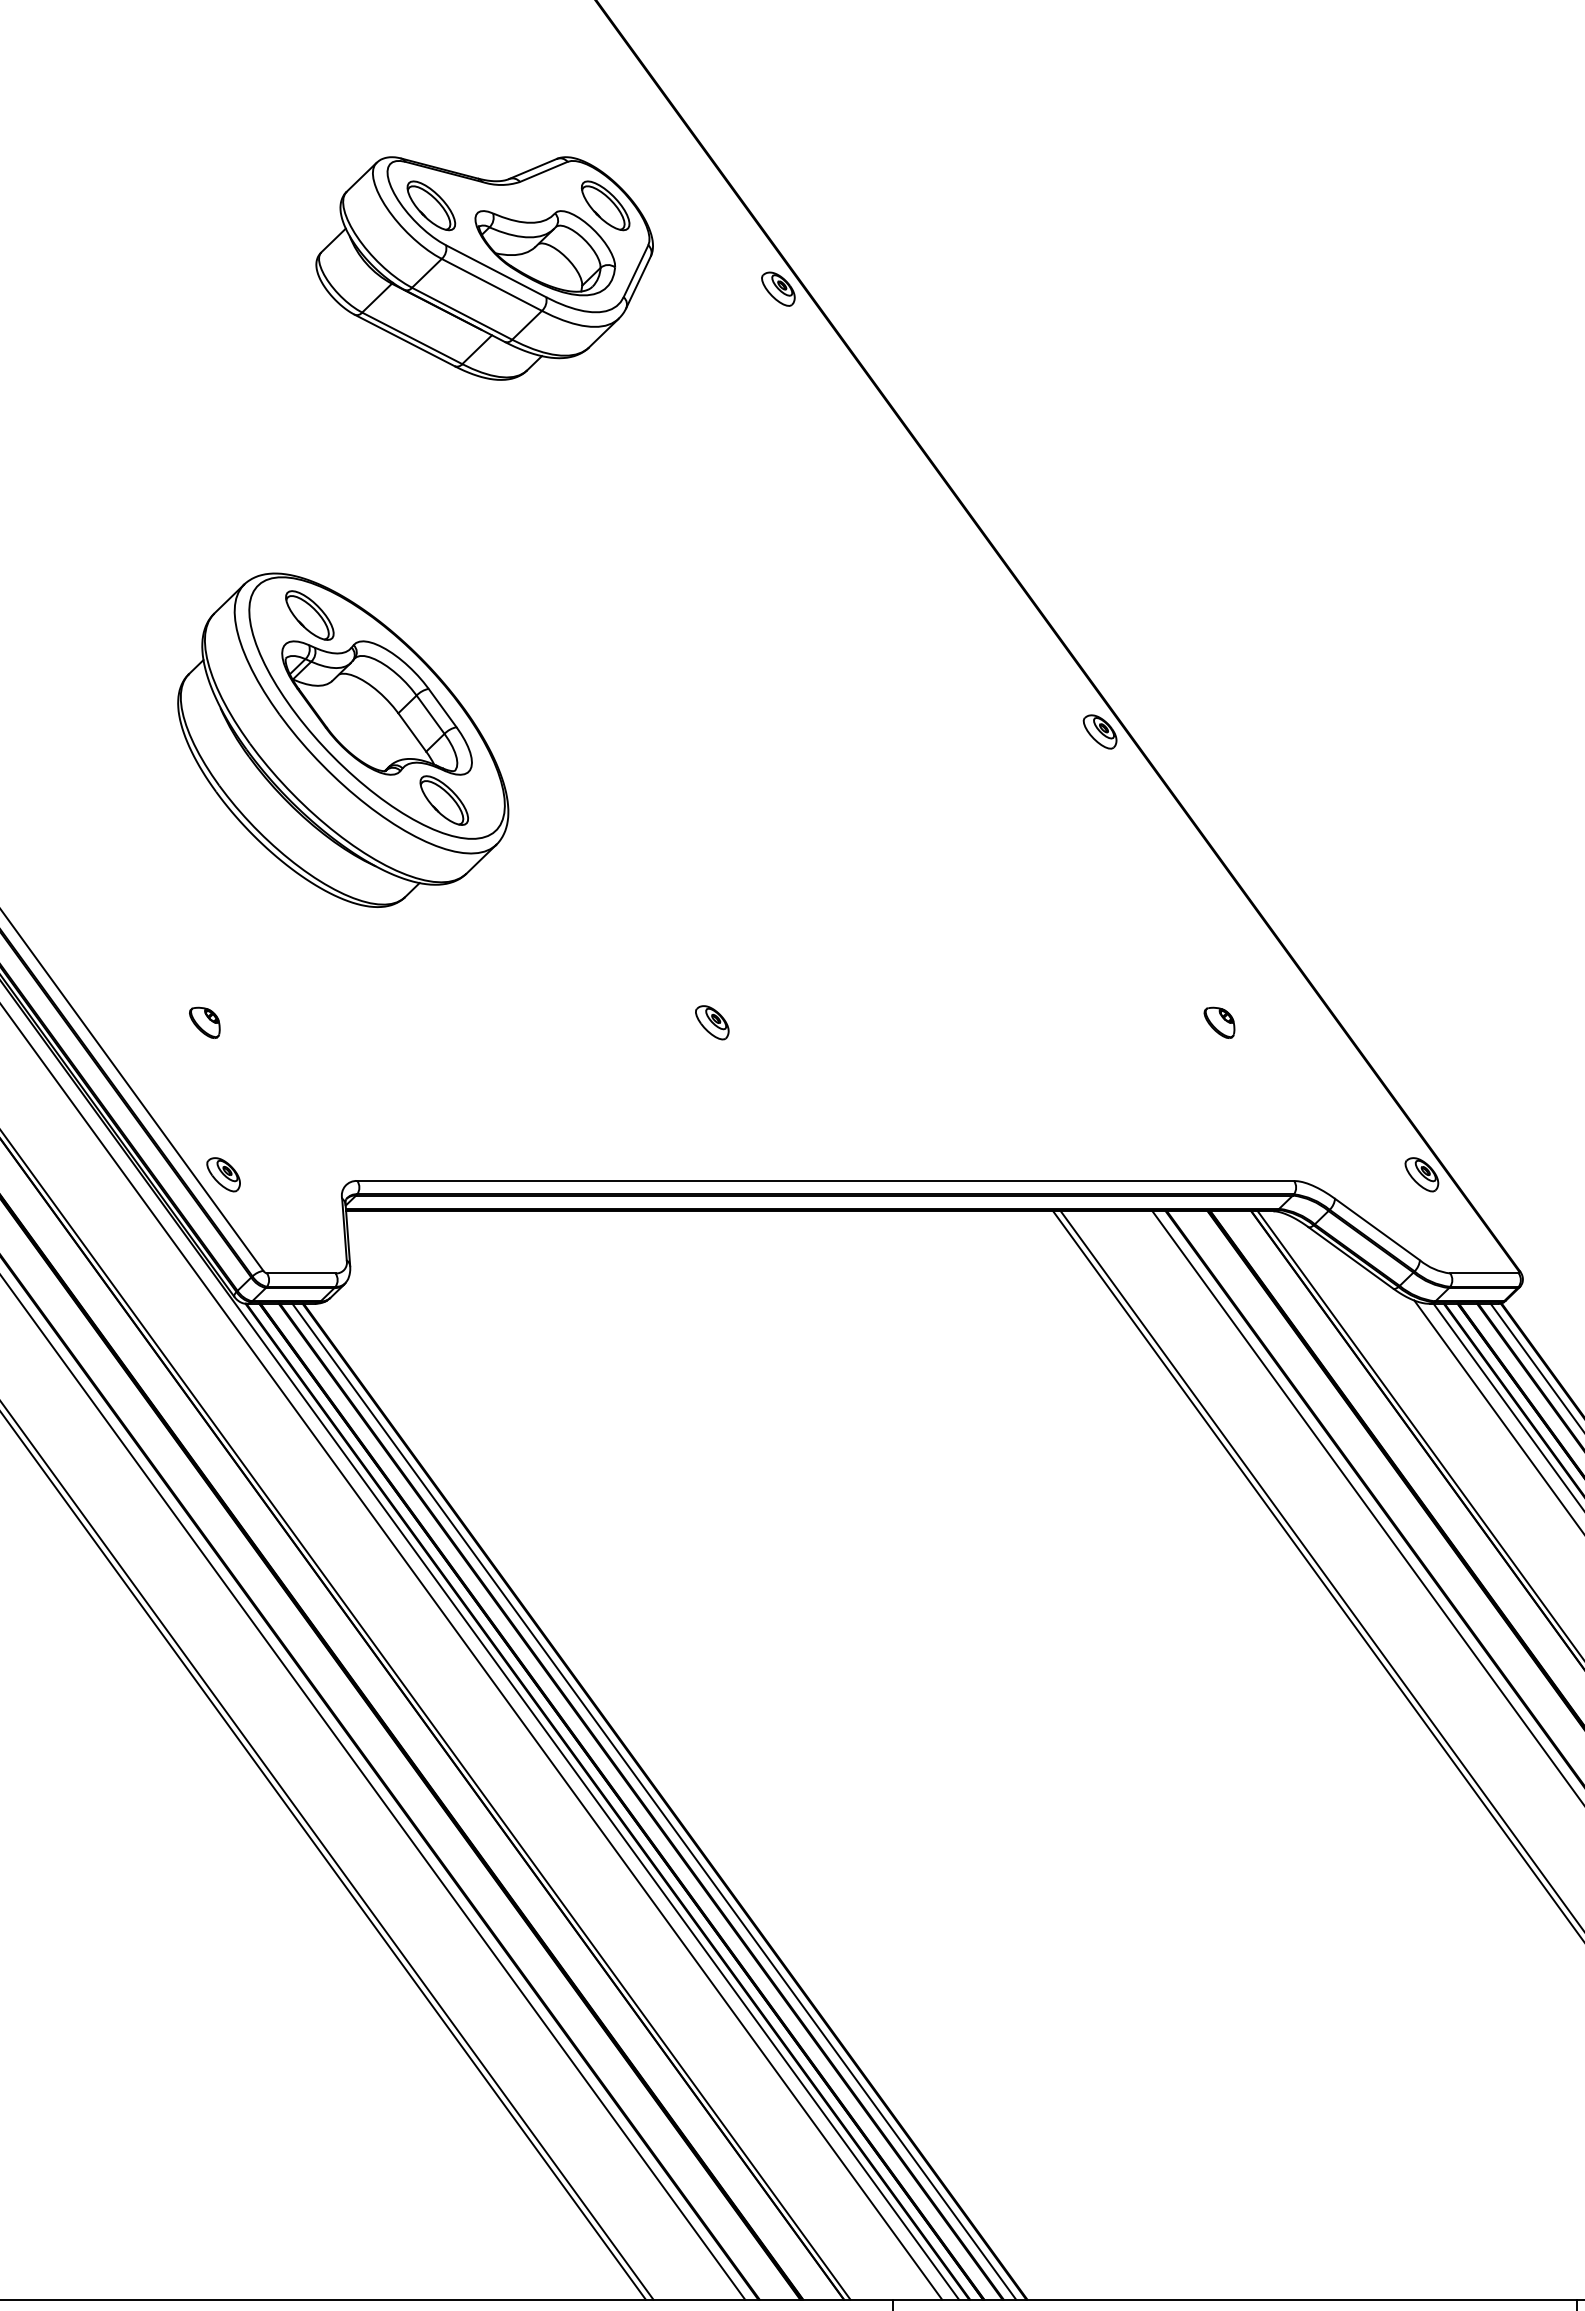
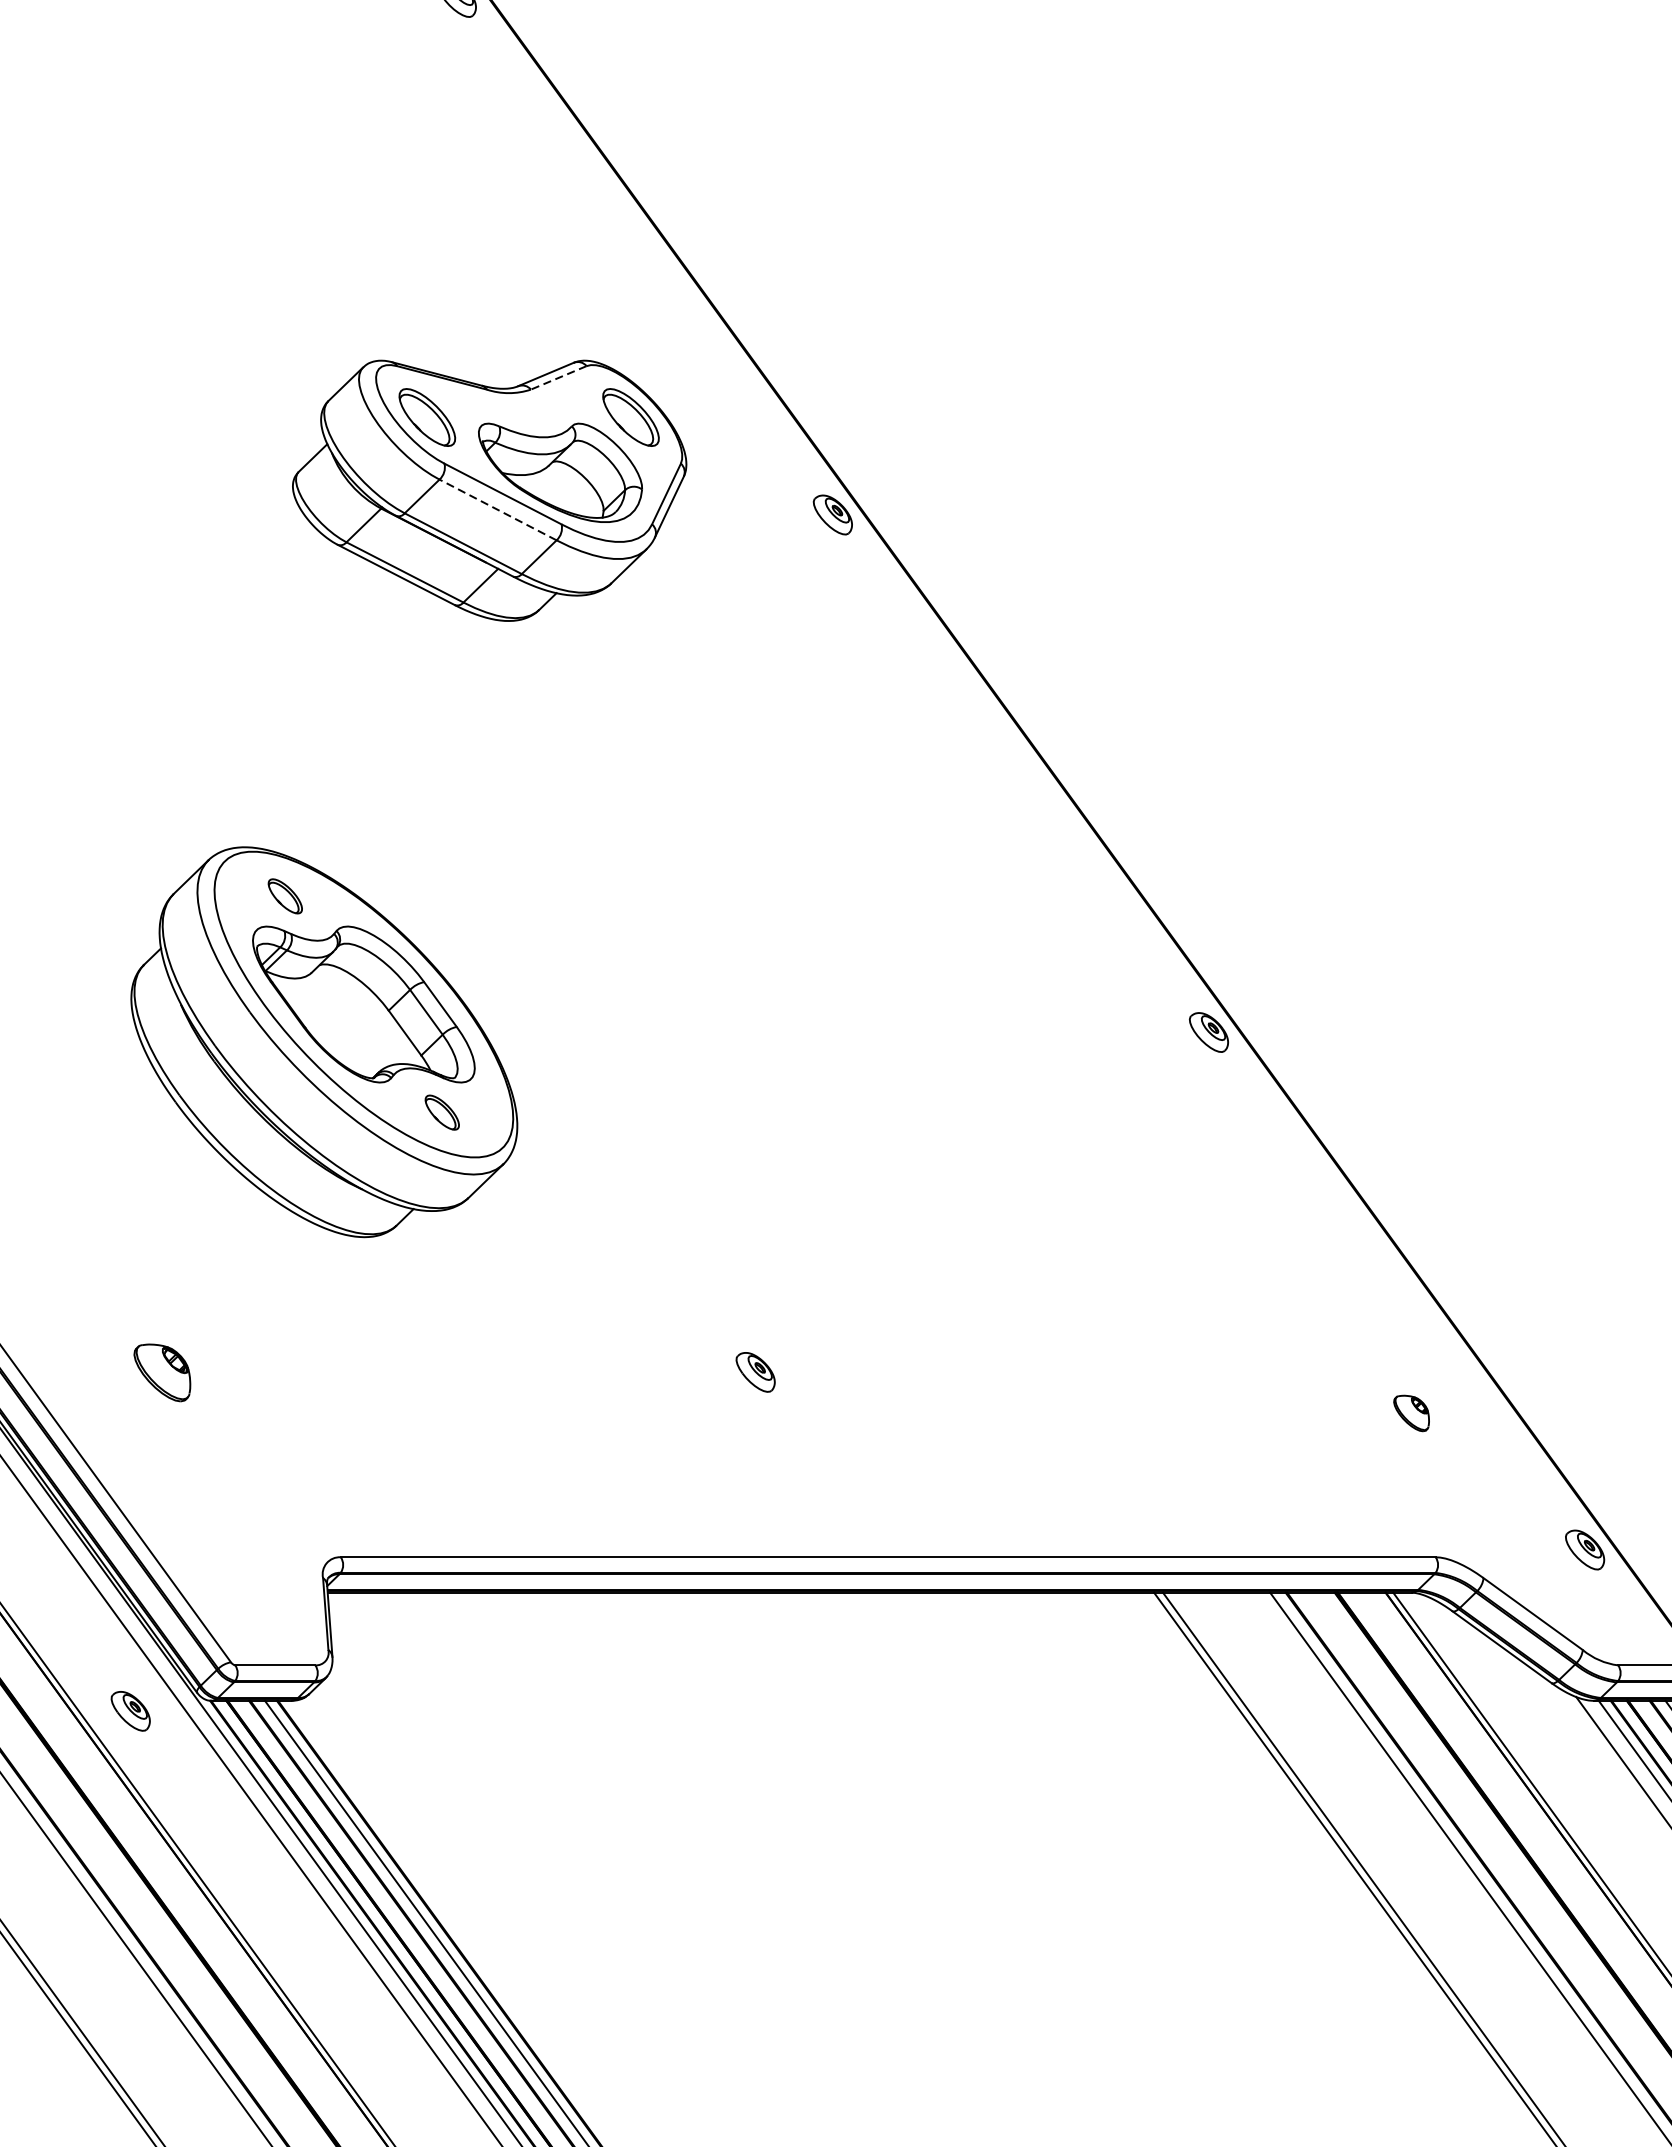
line: (543, 171) -> (558, 377), solid -> dashed
line: (491, 284) -> (497, 509), solid -> dashed
part: (309, 615) -> (284, 896), size x0.6
part: (443, 800) -> (441, 1112), size x0.6
part: (204, 1022) -> (162, 1372), size x1.6
part: (1219, 1022) -> (1411, 1412), moved
part: (223, 1174) -> (130, 1710), moved

